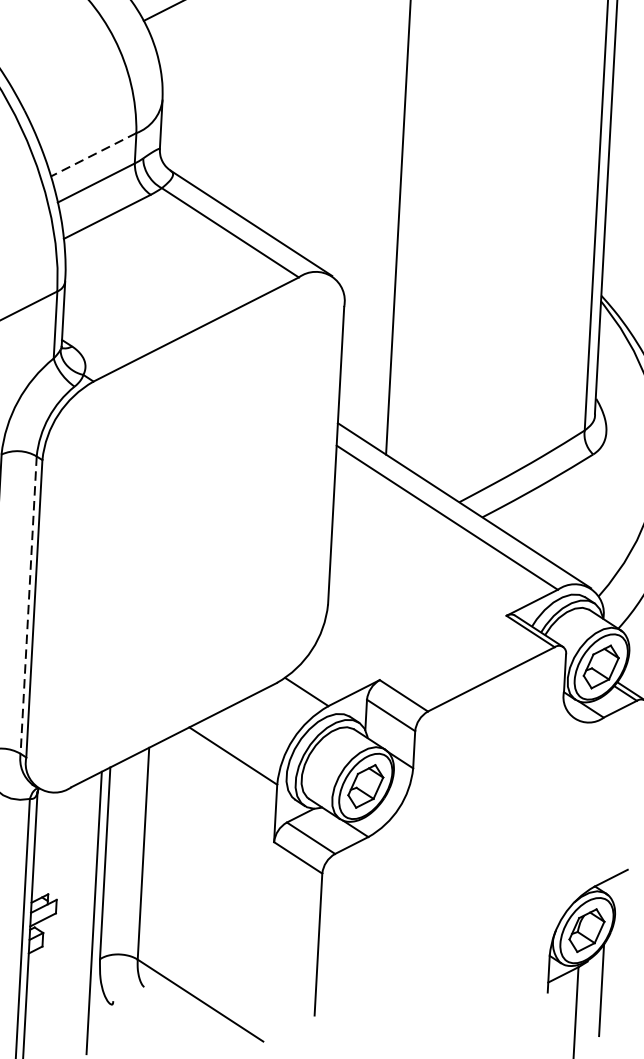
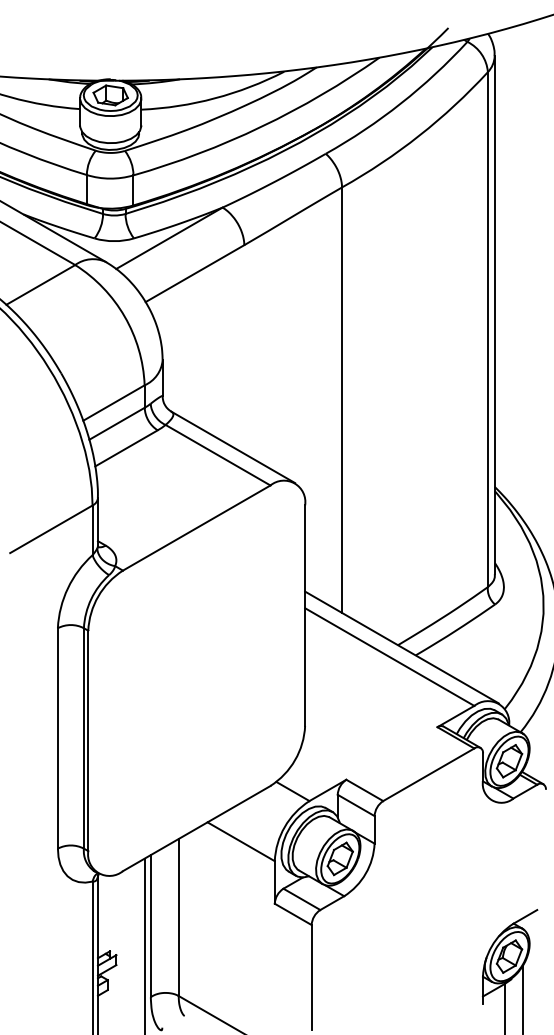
line: (93, 155) -> (113, 403), dashed -> solid
line: (28, 605) -> (83, 738), dashed -> solid

